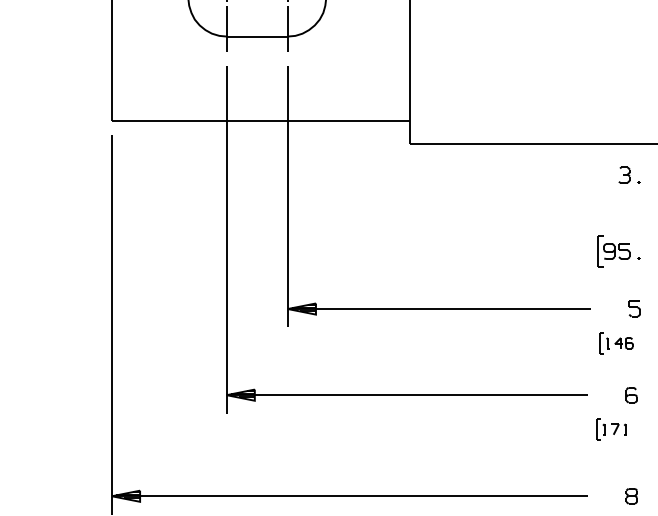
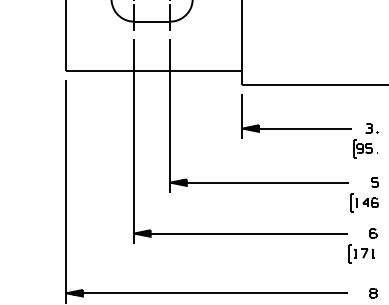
part: (628, 175) -> (371, 128), moved
part: (501, 217) -> (296, 128), added
part: (616, 342) -> (364, 202), size x1.43
part: (611, 428) -> (361, 253), size x1.43

